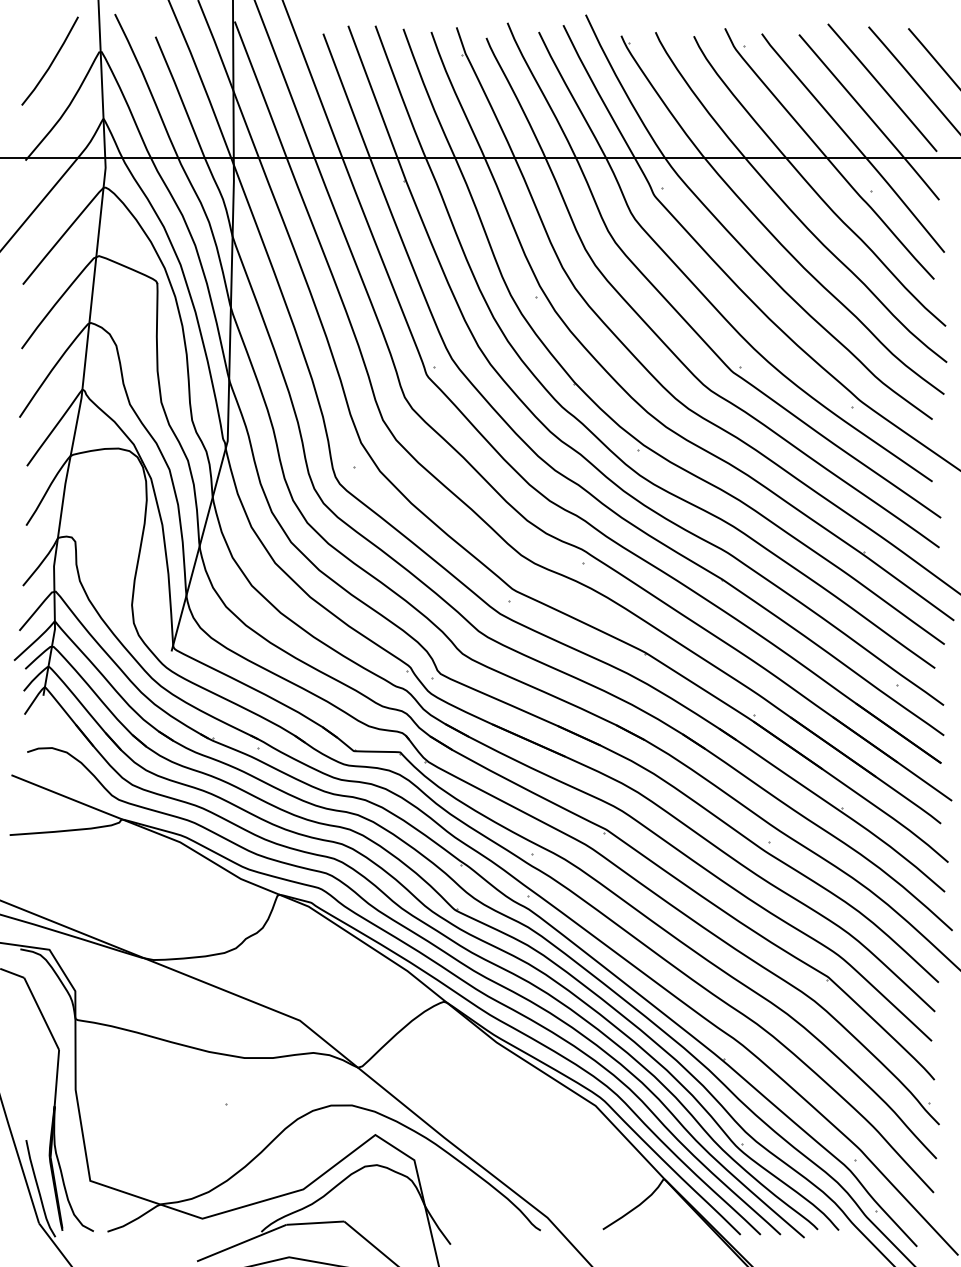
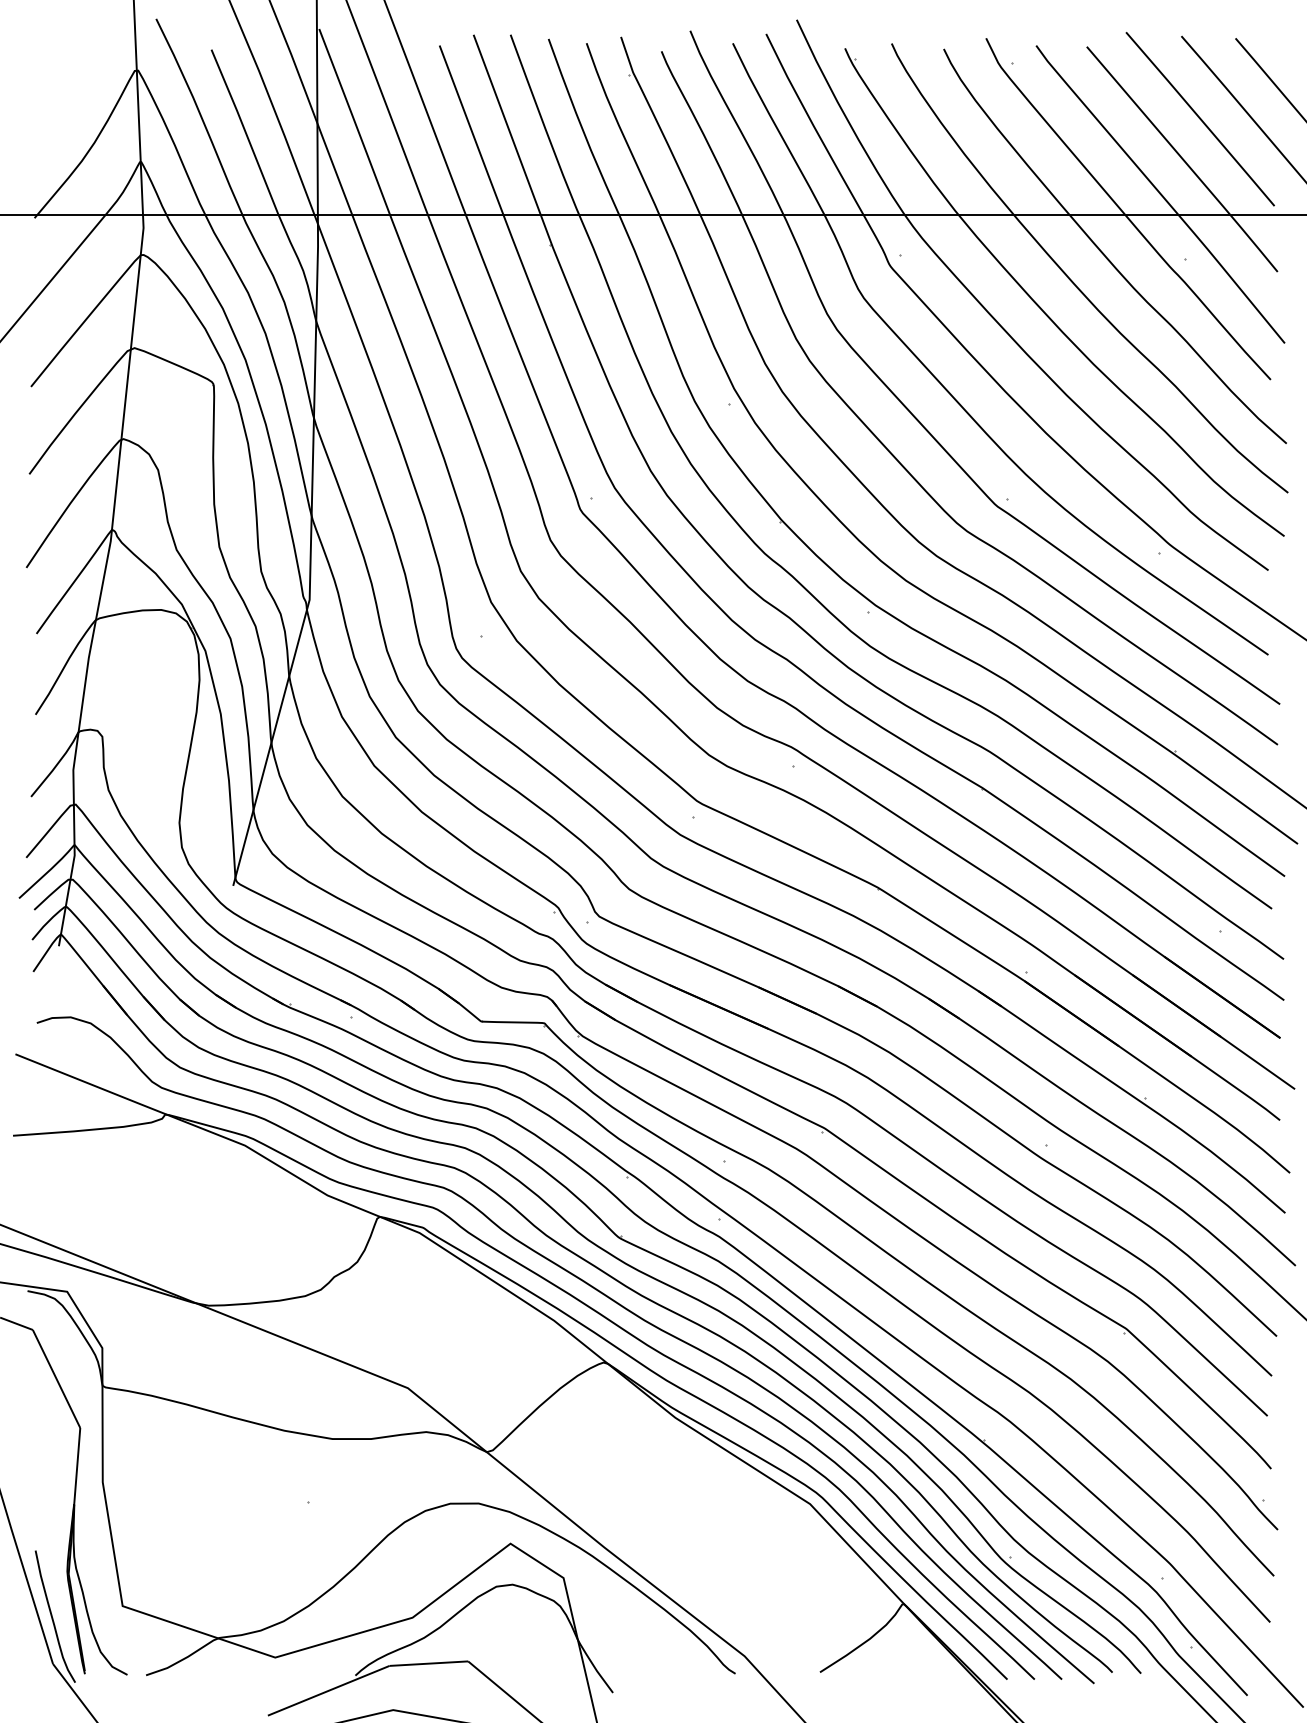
line: (51, 61) -> (70, 83), removed

